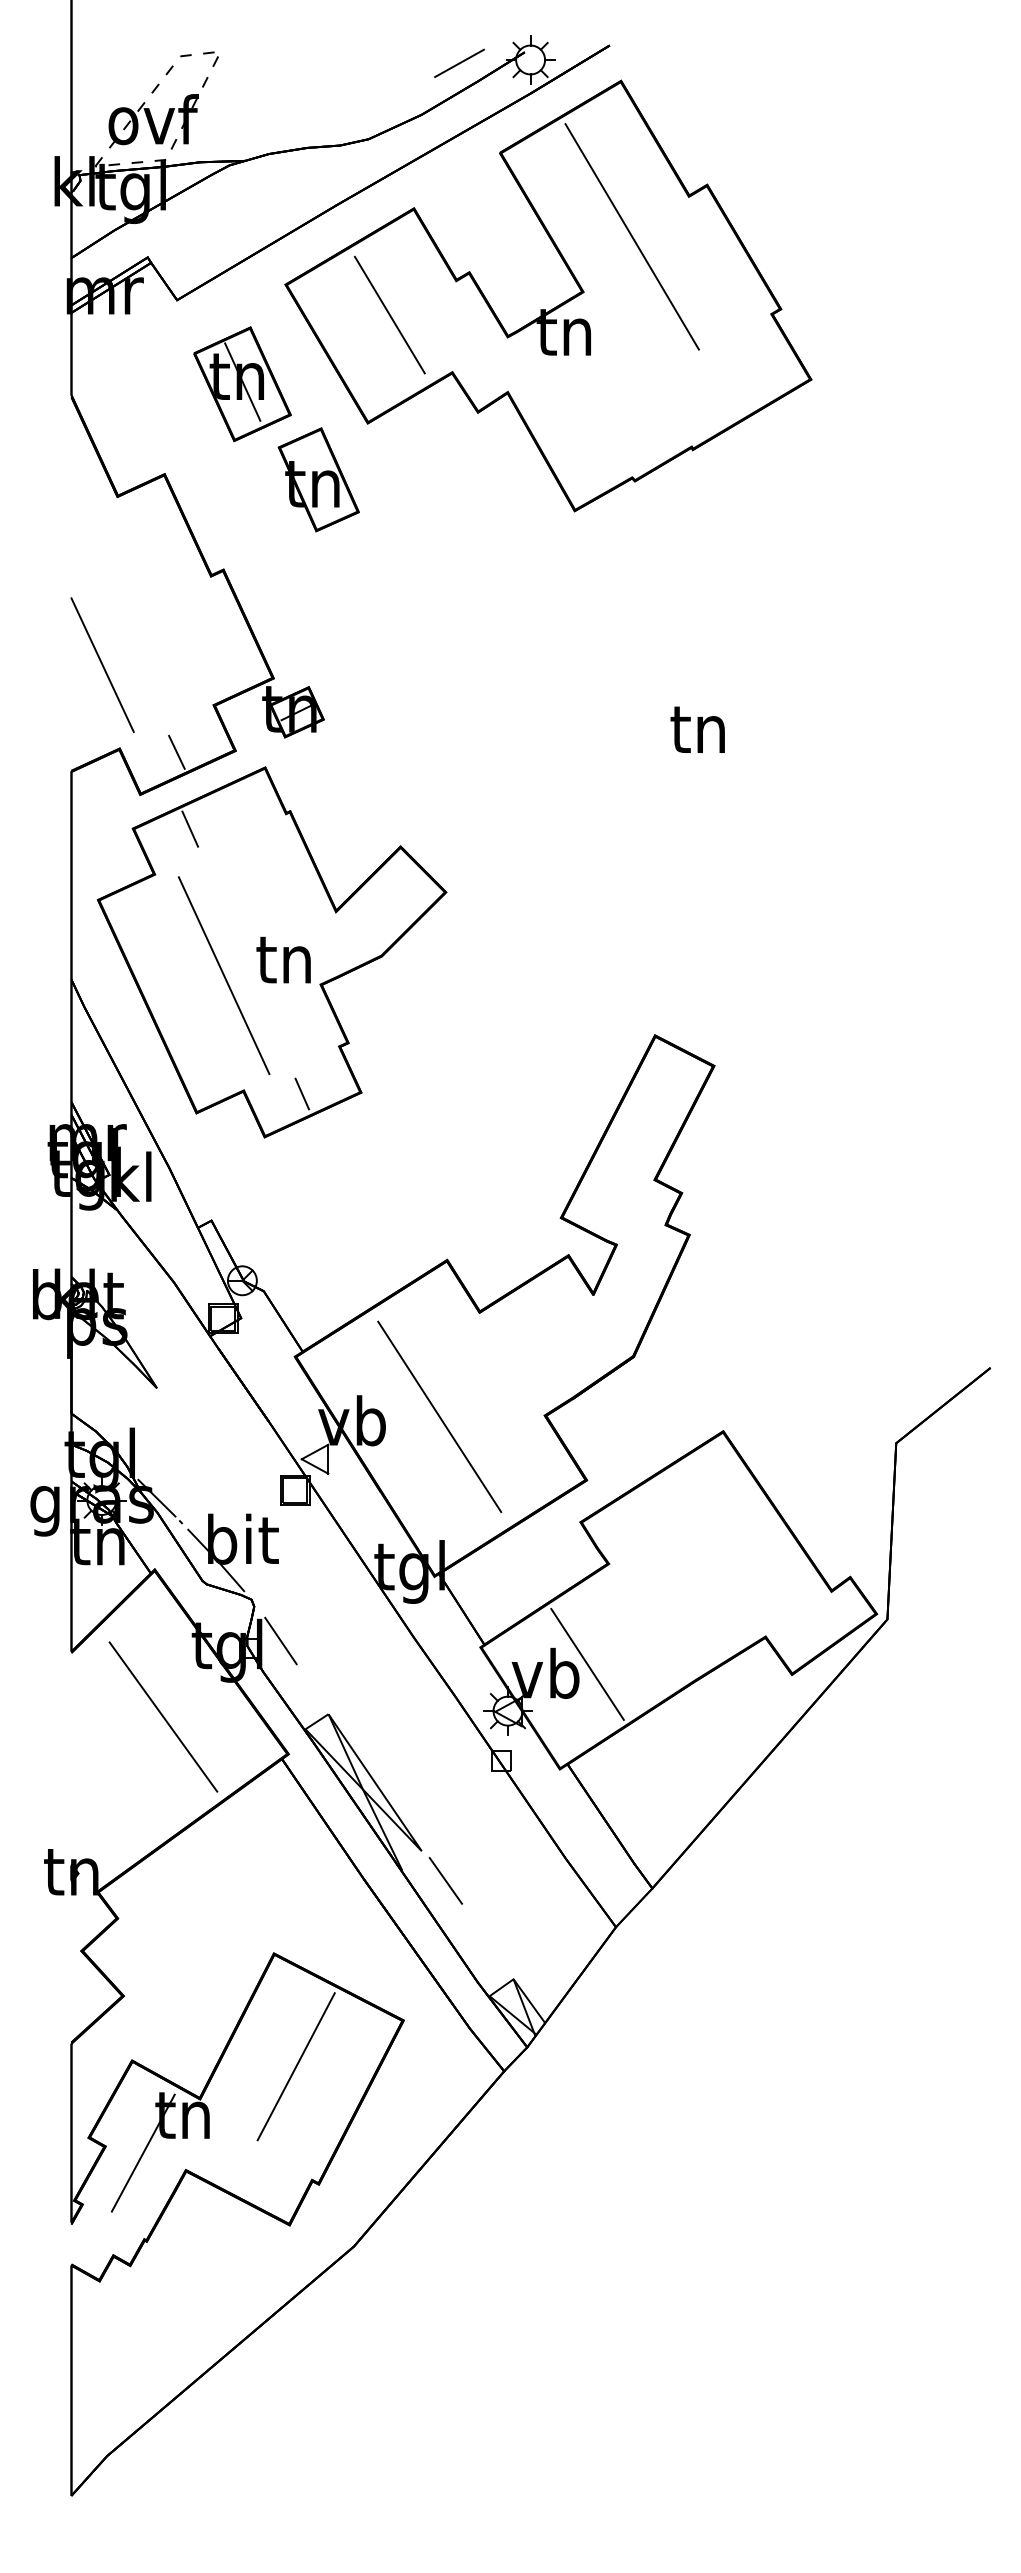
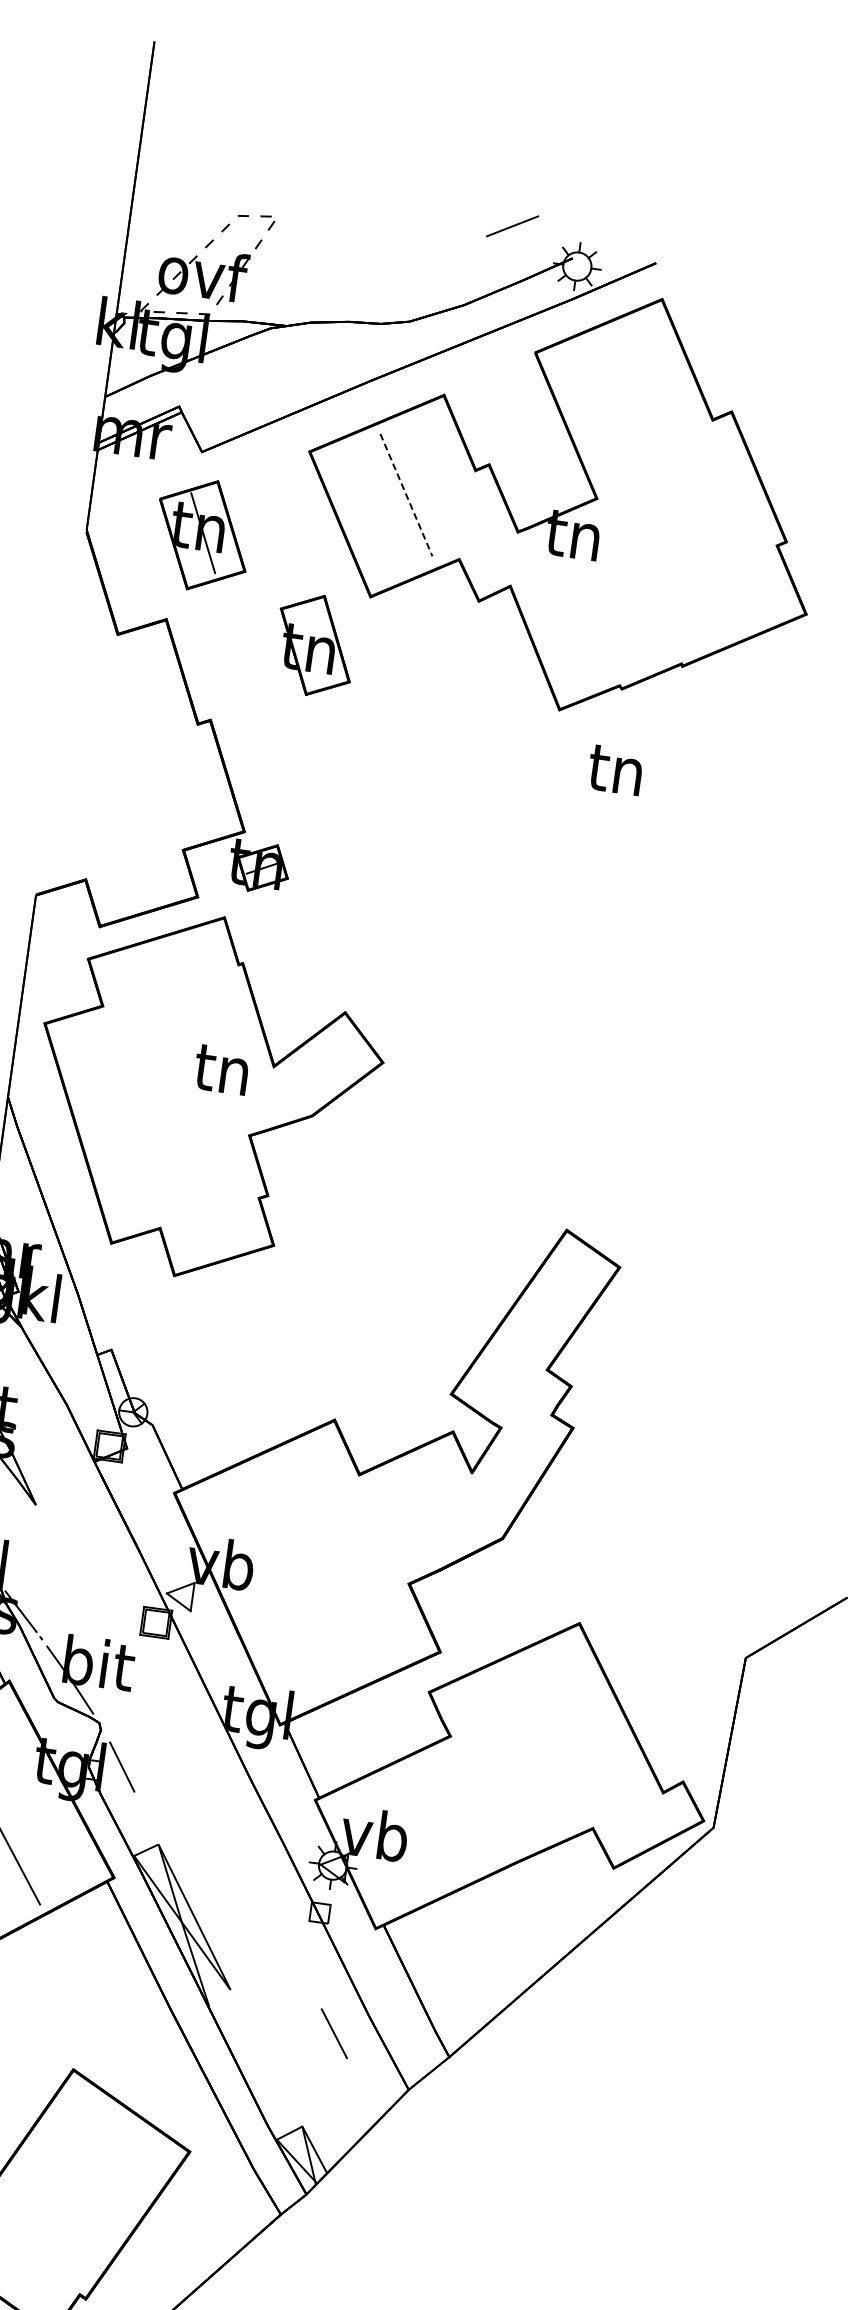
line: (459, 62) -> (512, 225), moved
line: (631, 236) -> (651, 451), removed
line: (389, 315) -> (406, 495), solid -> dashed
part: (242, 384) -> (202, 535), moved
line: (102, 664) -> (80, 795), removed
text: (697, 729) -> (615, 769), moved
line: (176, 751) -> (140, 889), removed
line: (190, 828) -> (143, 966), removed
text: (283, 959) -> (221, 1069), moved
line: (223, 975) -> (156, 1113), removed
line: (301, 1093) -> (215, 1238), removed
line: (439, 1416) -> (306, 1570), removed
line: (587, 1664) -> (416, 1831), removed
line: (445, 1880) -> (334, 2033), moved
line: (295, 2066) -> (79, 2181), removed

